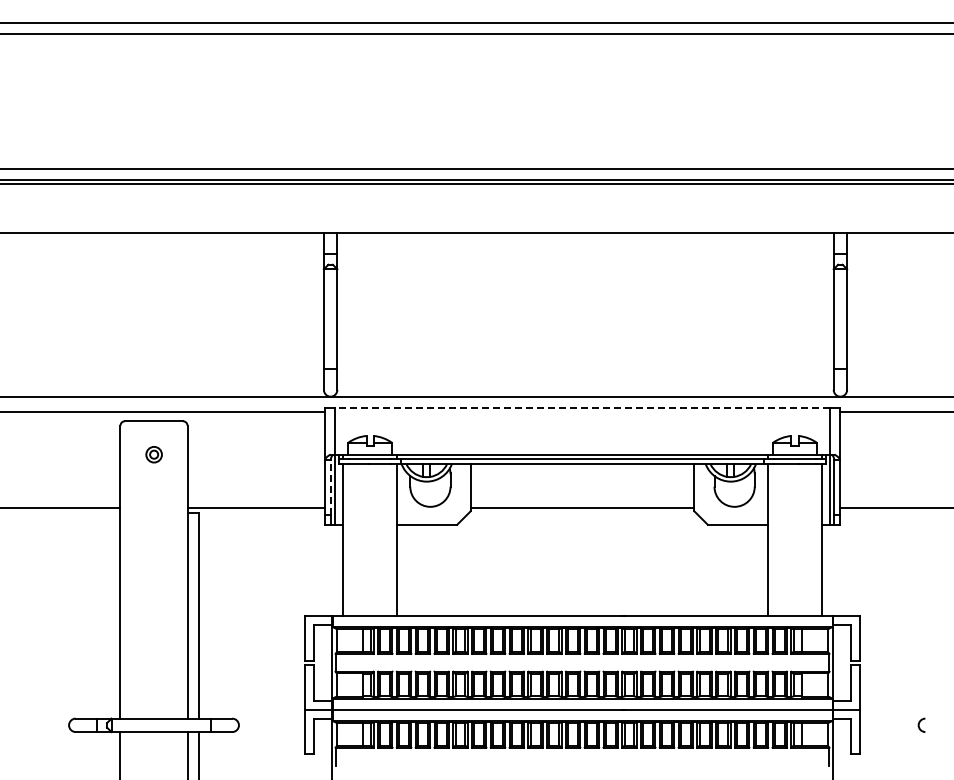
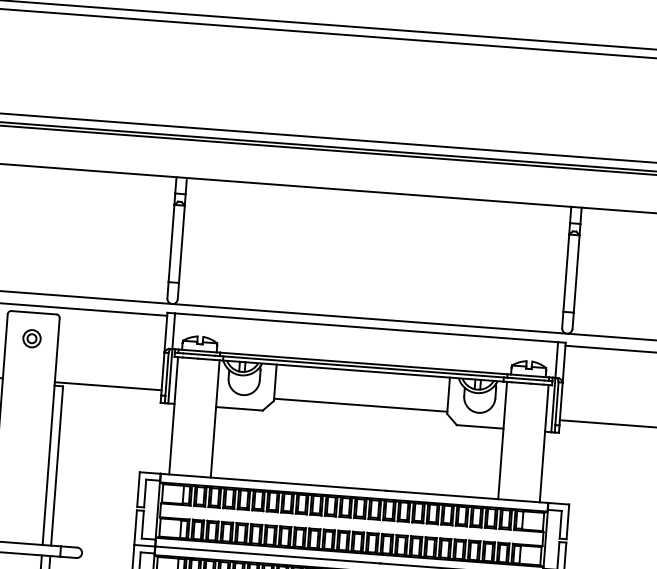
line: (582, 408) -> (366, 327), dashed -> solid
part: (154, 454) -> (32, 338), size x1.43
line: (330, 487) -> (166, 374), dashed -> solid

